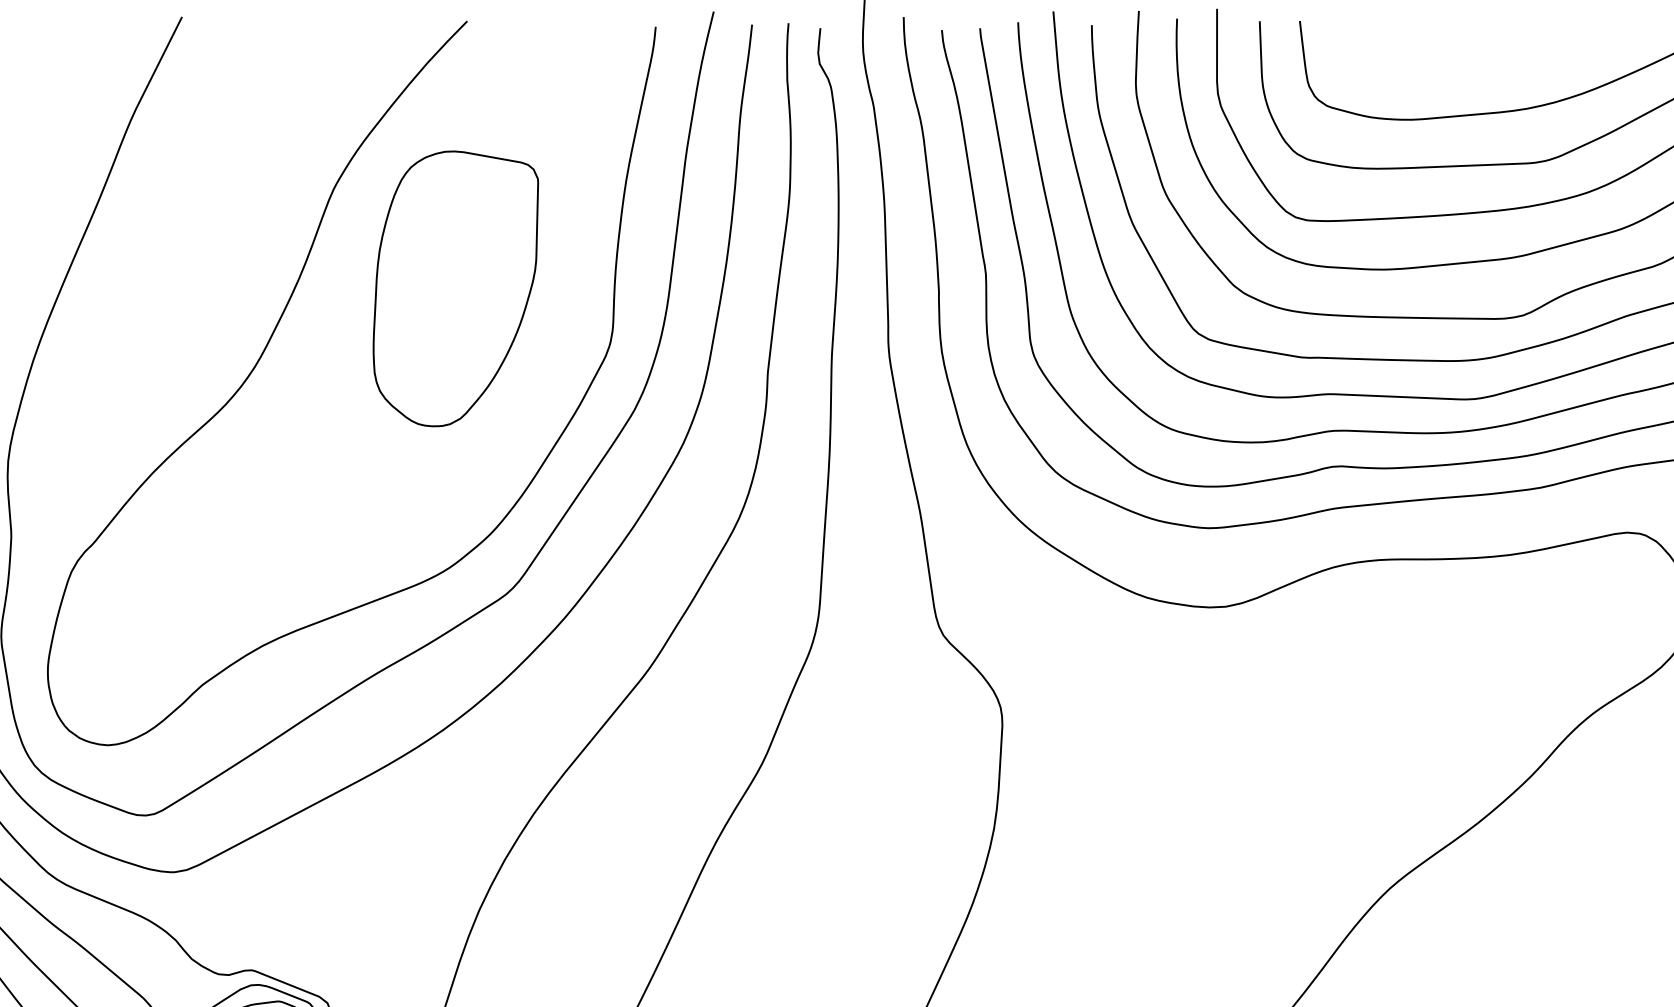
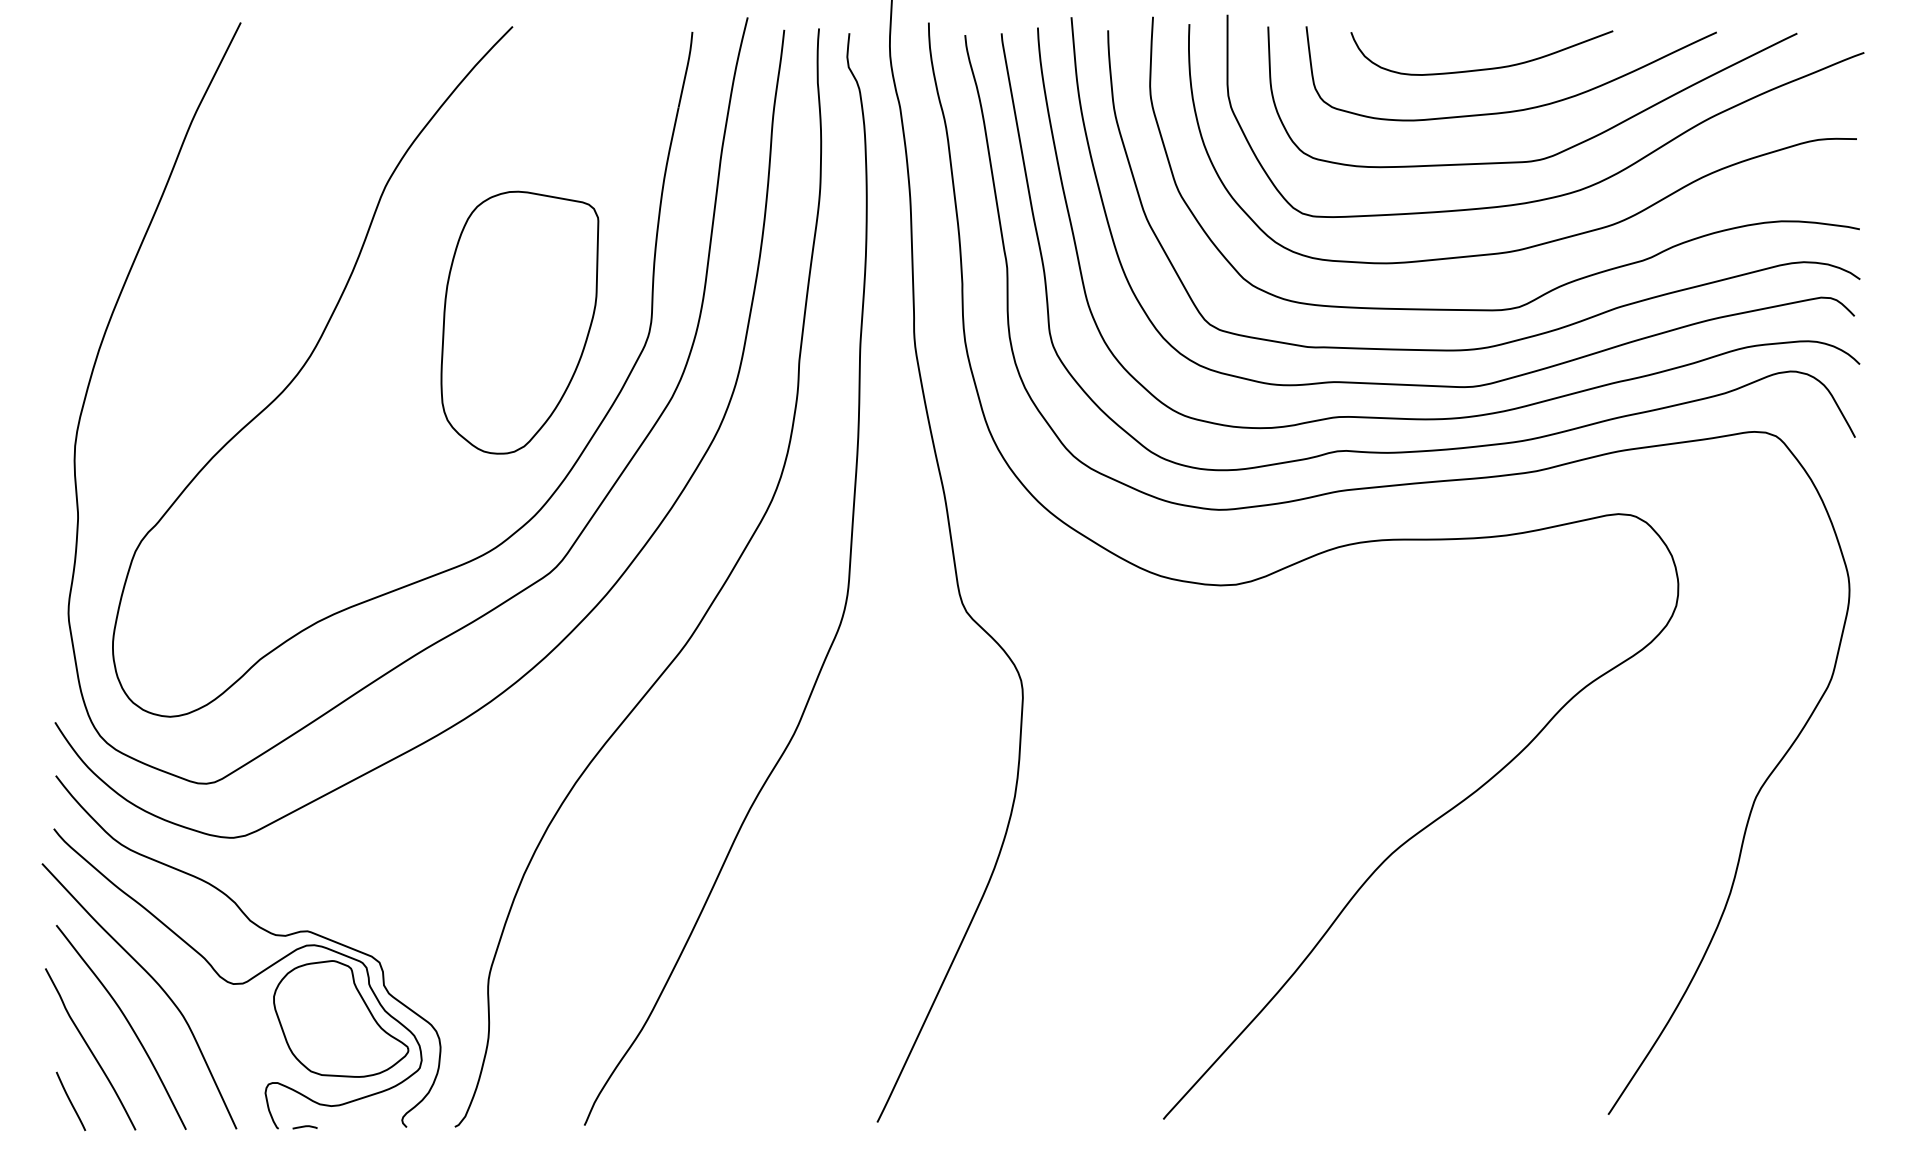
curve: (1484, 65) -> (1482, 68), added
part: (455, 288) -> (519, 322), moved

